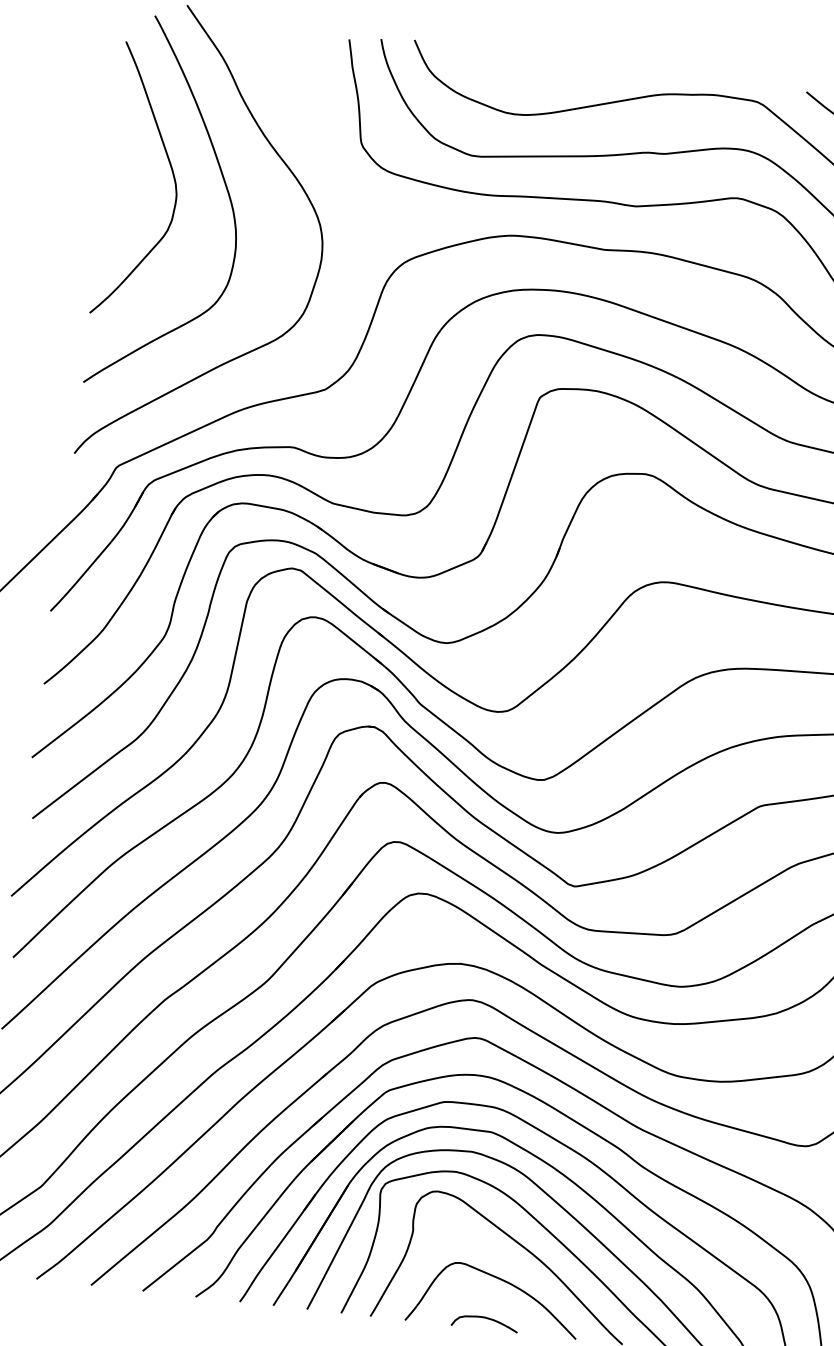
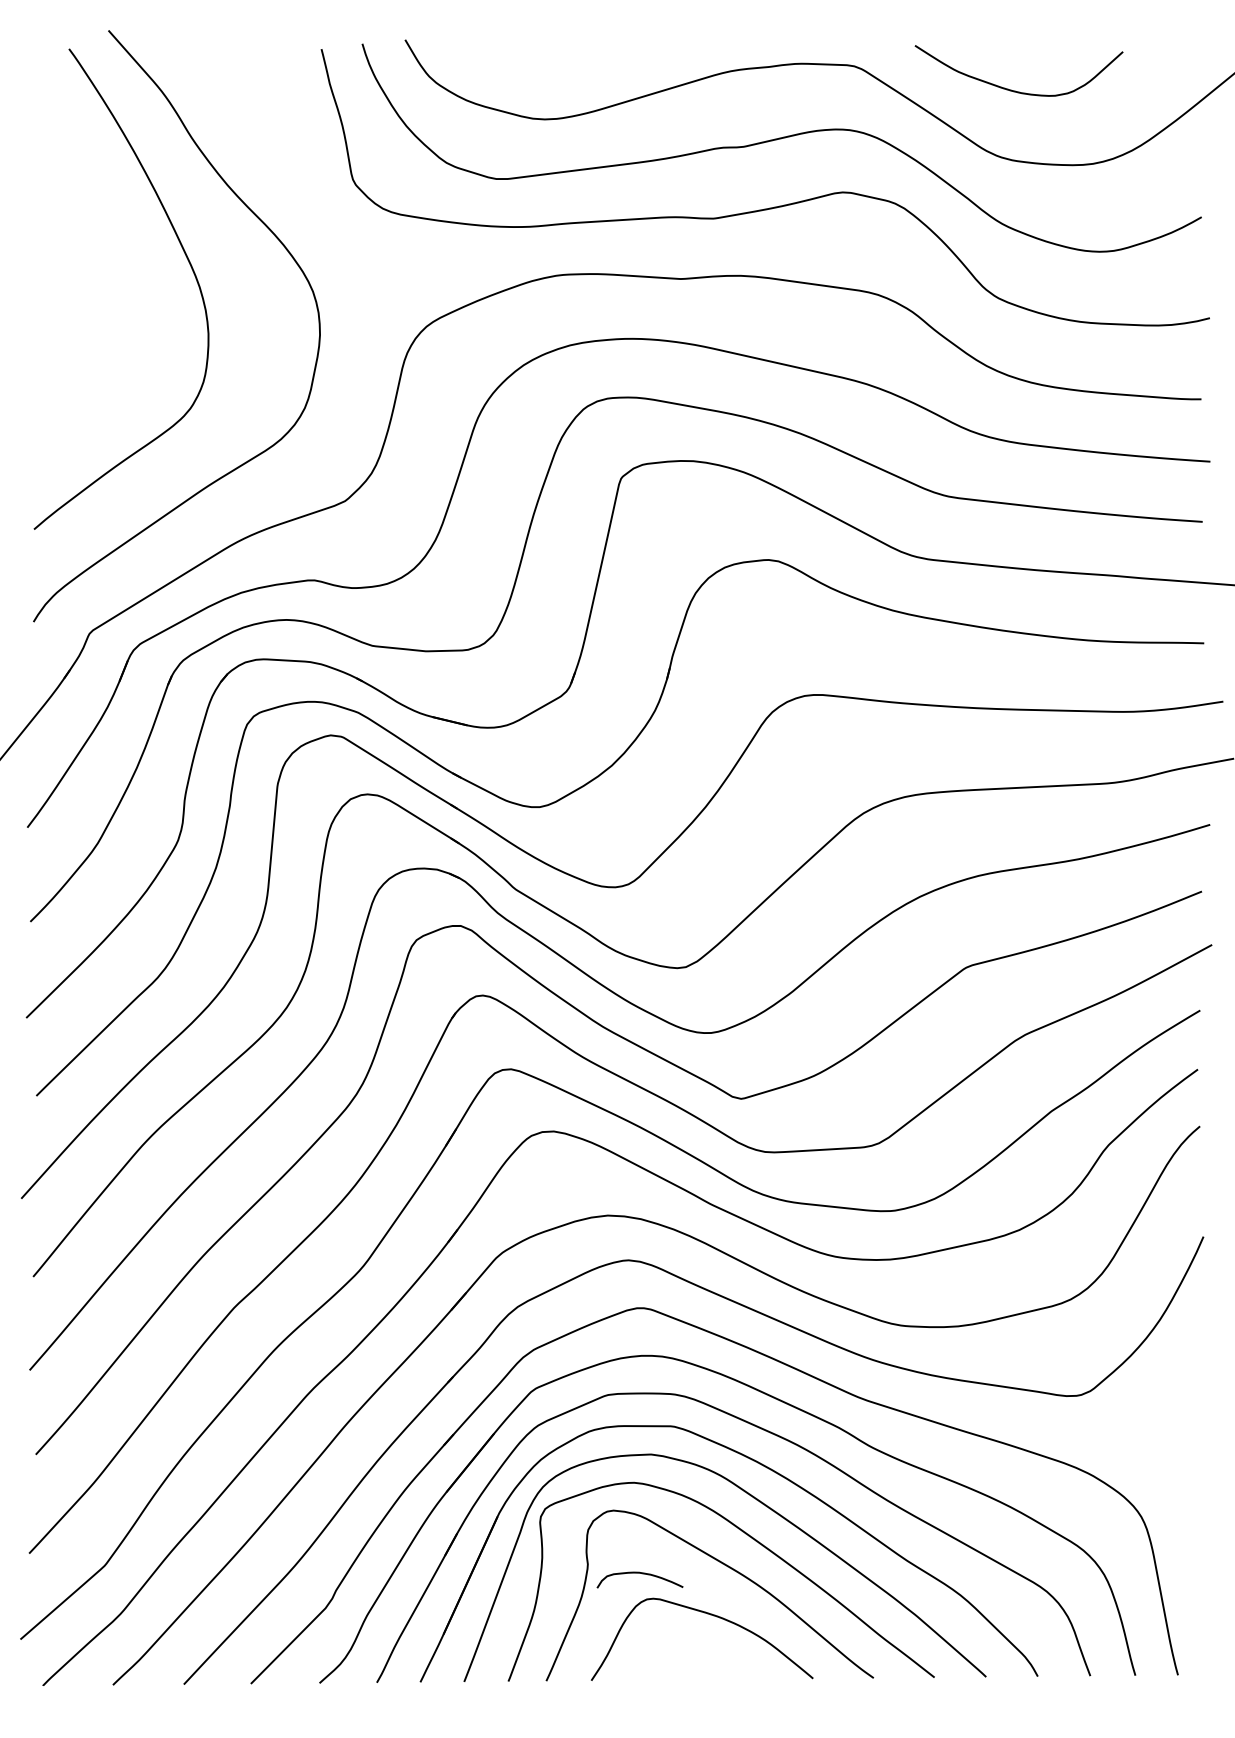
curve: (172, 175) -> (116, 250), removed
curve: (487, 1319) -> (642, 1574), moved

